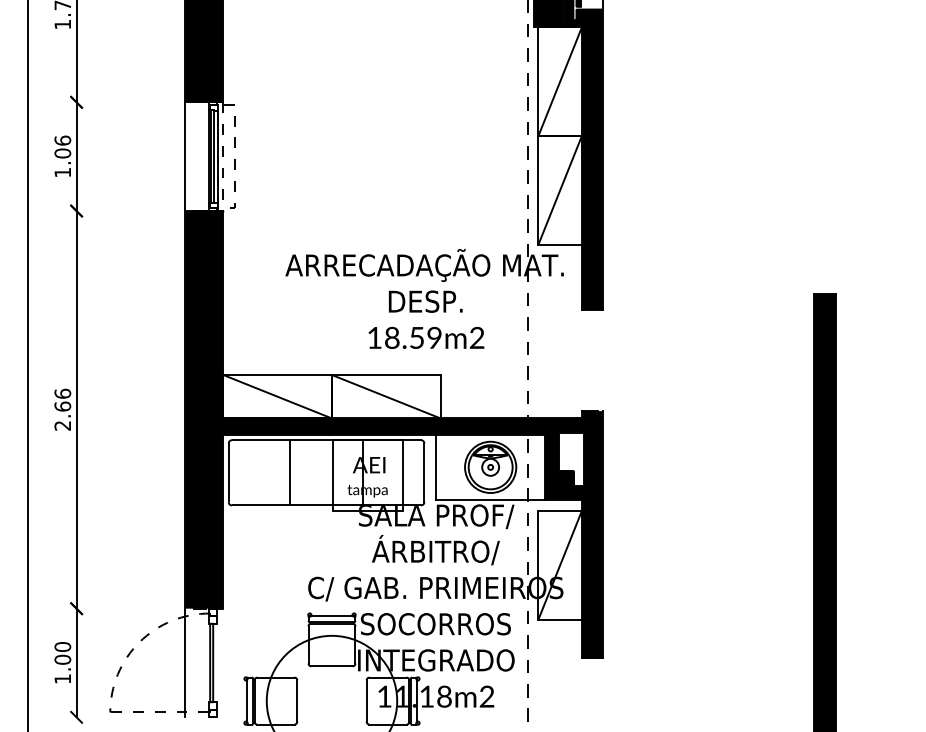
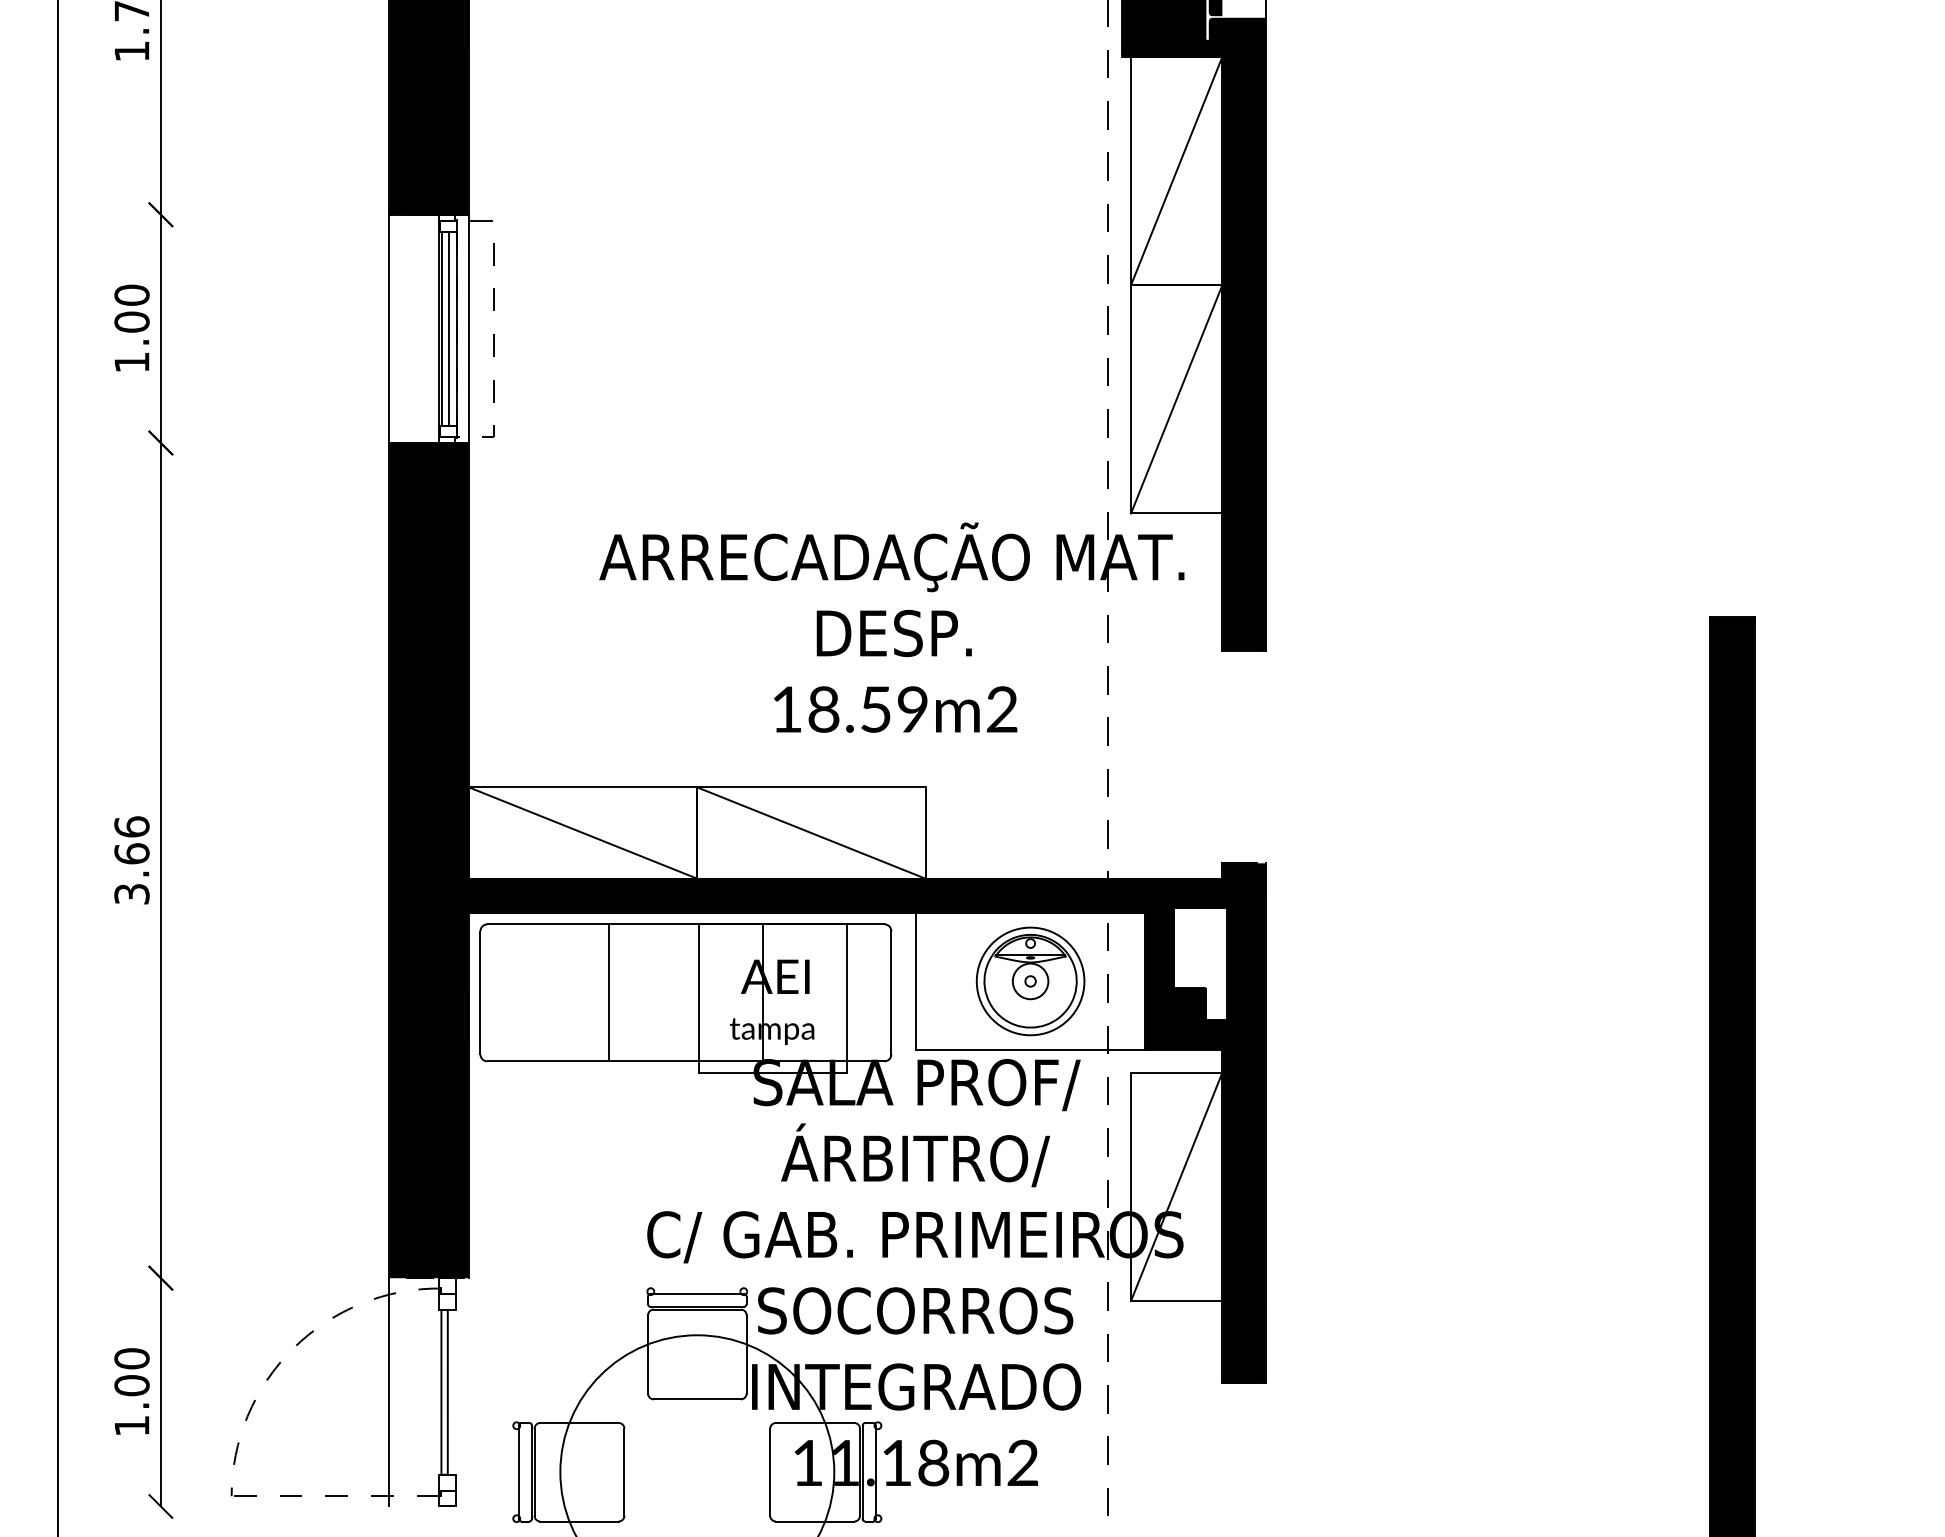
text: (62, 140) -> (131, 294), 1.06 -> 1.00
line: (223, 157) -> (469, 330), dashed -> solid
text: (62, 425) -> (131, 893), 2.66 -> 3.66

